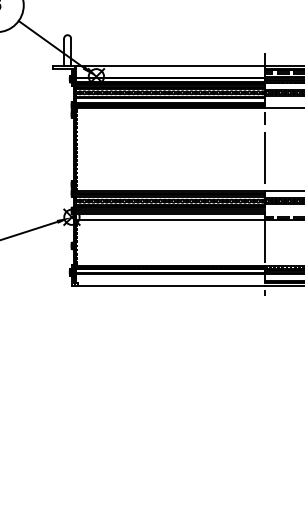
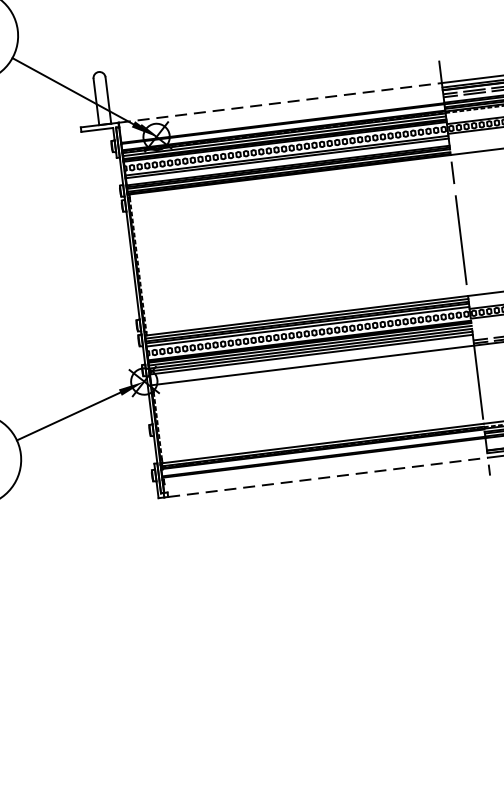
line: (170, 65) -> (280, 102), solid -> dashed
line: (171, 285) -> (328, 477), solid -> dashed

